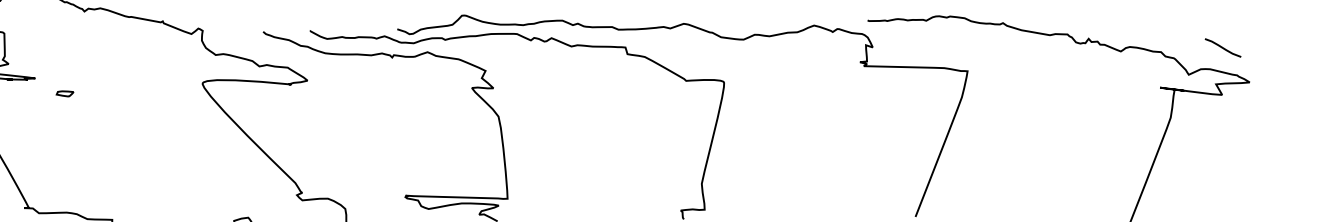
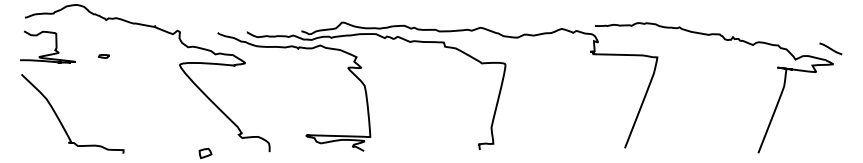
line: (1222, 47) -> (830, 48), moved
part: (64, 93) -> (103, 56), moved

